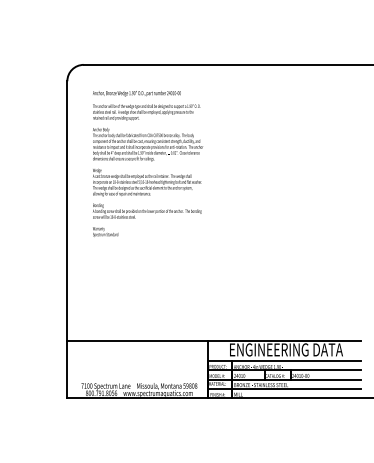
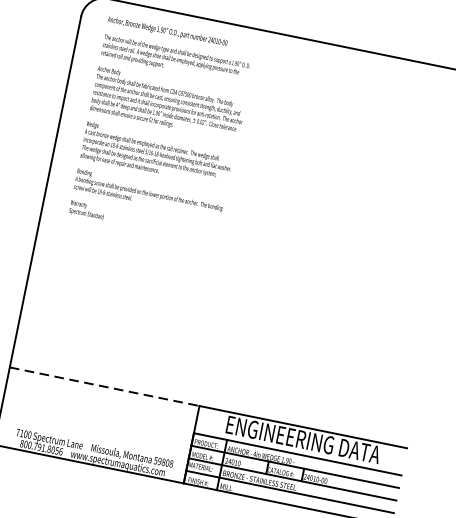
text: (148, 163) -> (164, 129), moved
line: (138, 340) -> (106, 386), solid -> dashed

